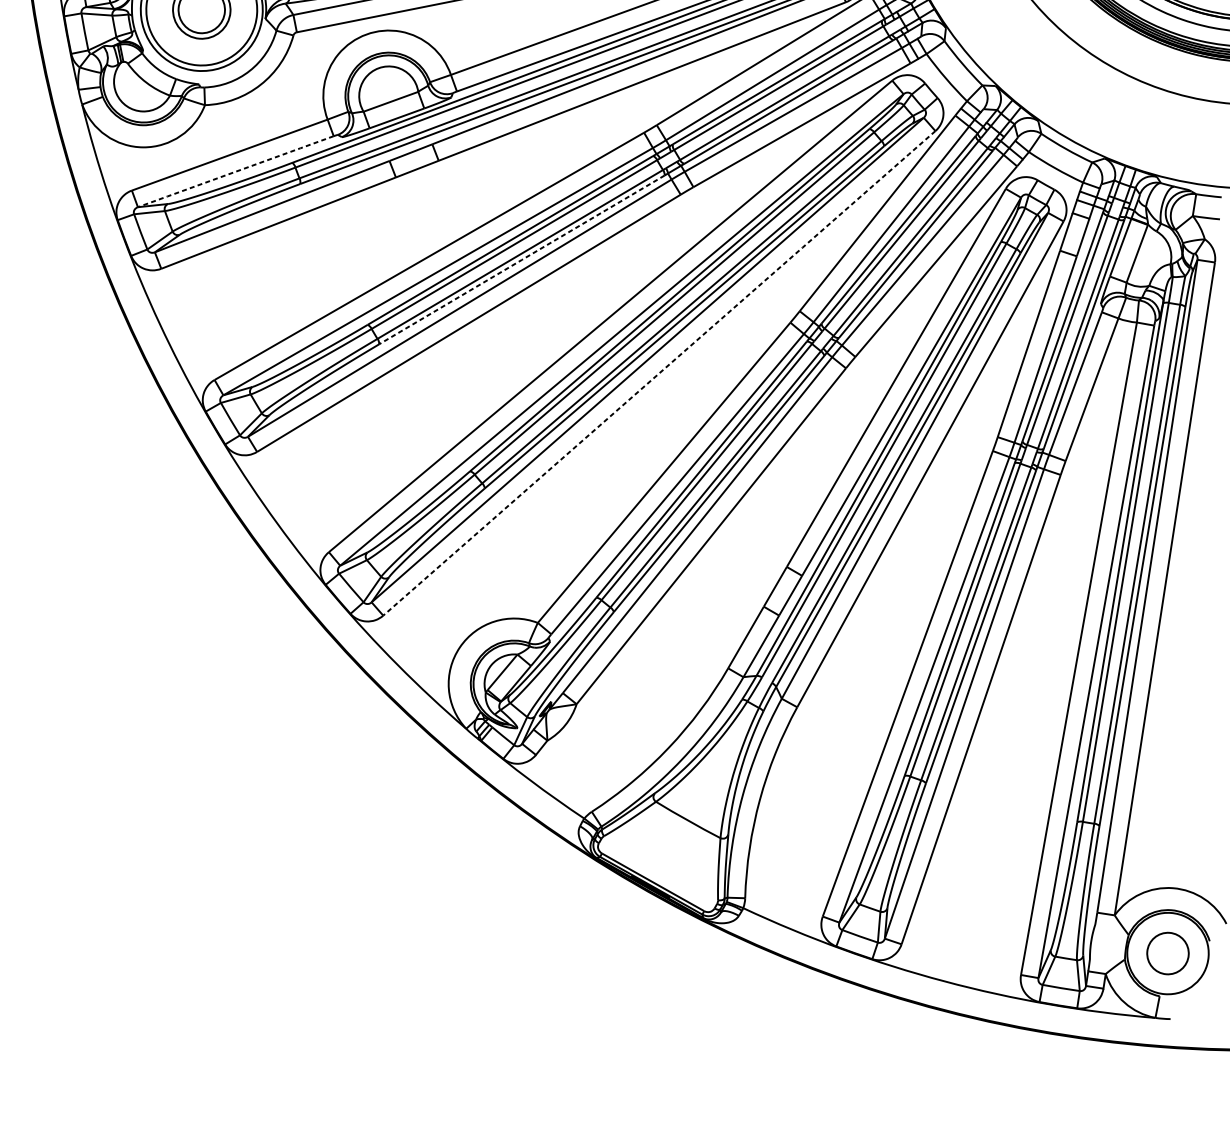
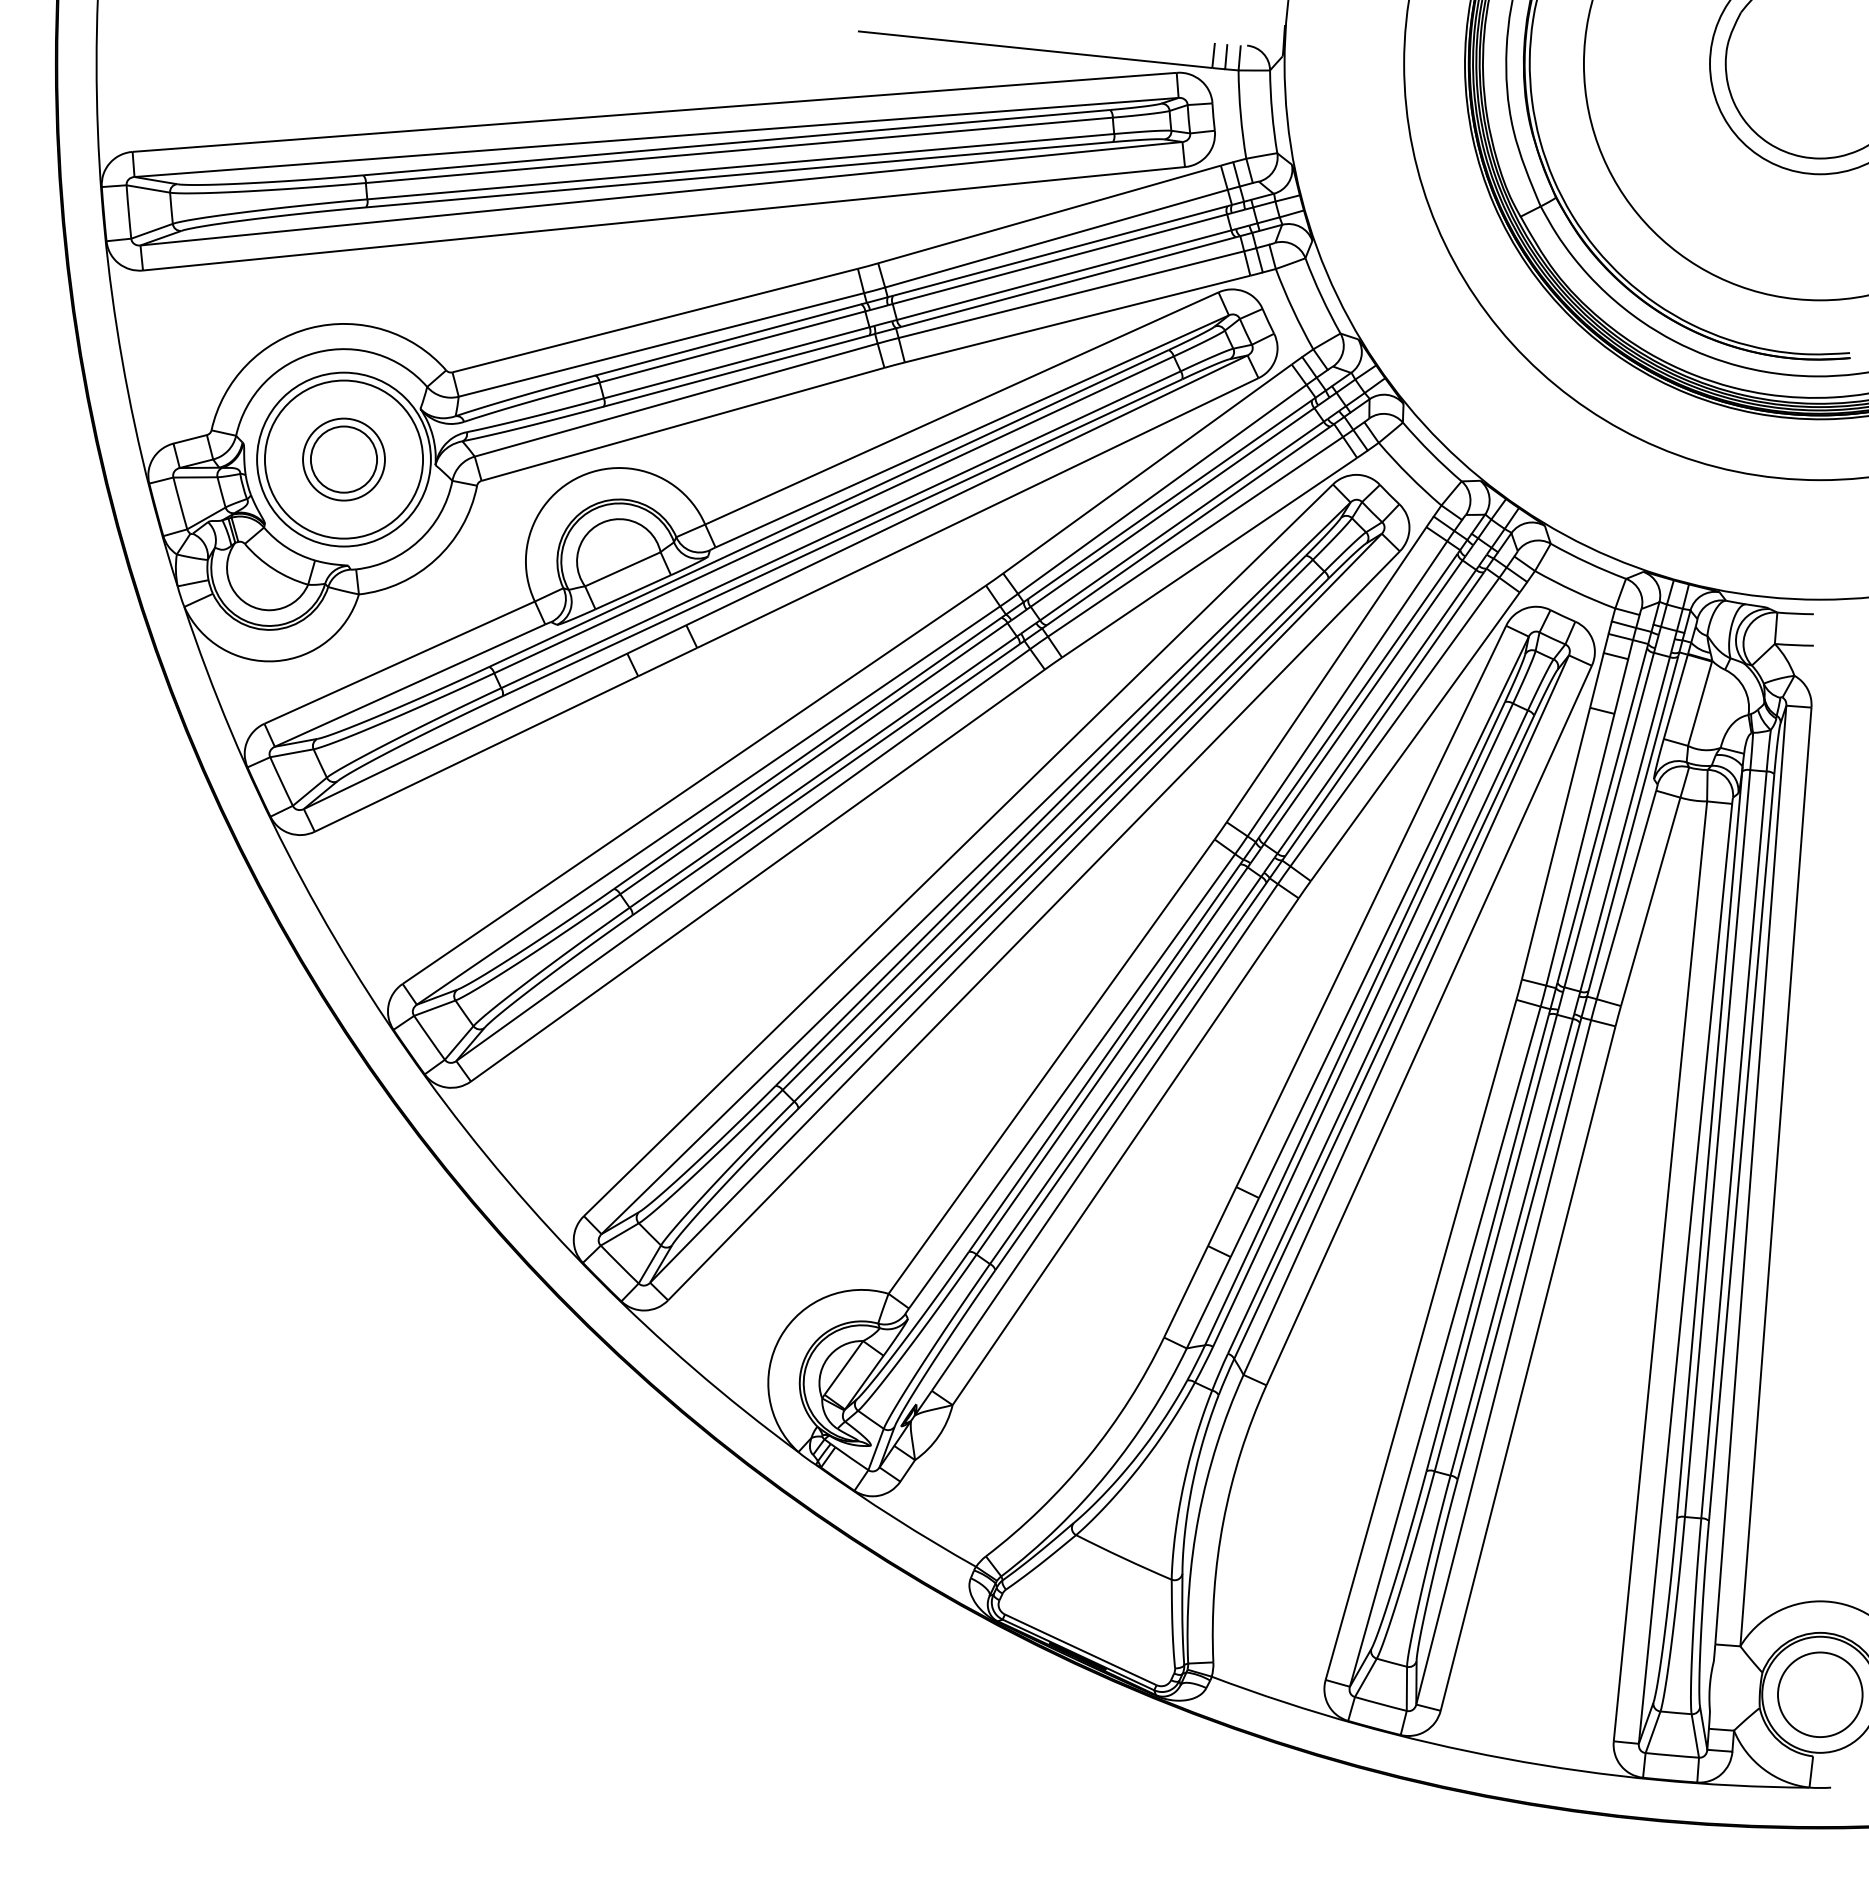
line: (236, 171) -> (410, 685), dashed -> solid
line: (522, 259) -> (826, 779), dashed -> solid
line: (660, 372) -> (1035, 924), dashed -> solid
circle: (1167, 953) -> (1819, 1694), size x1.43

